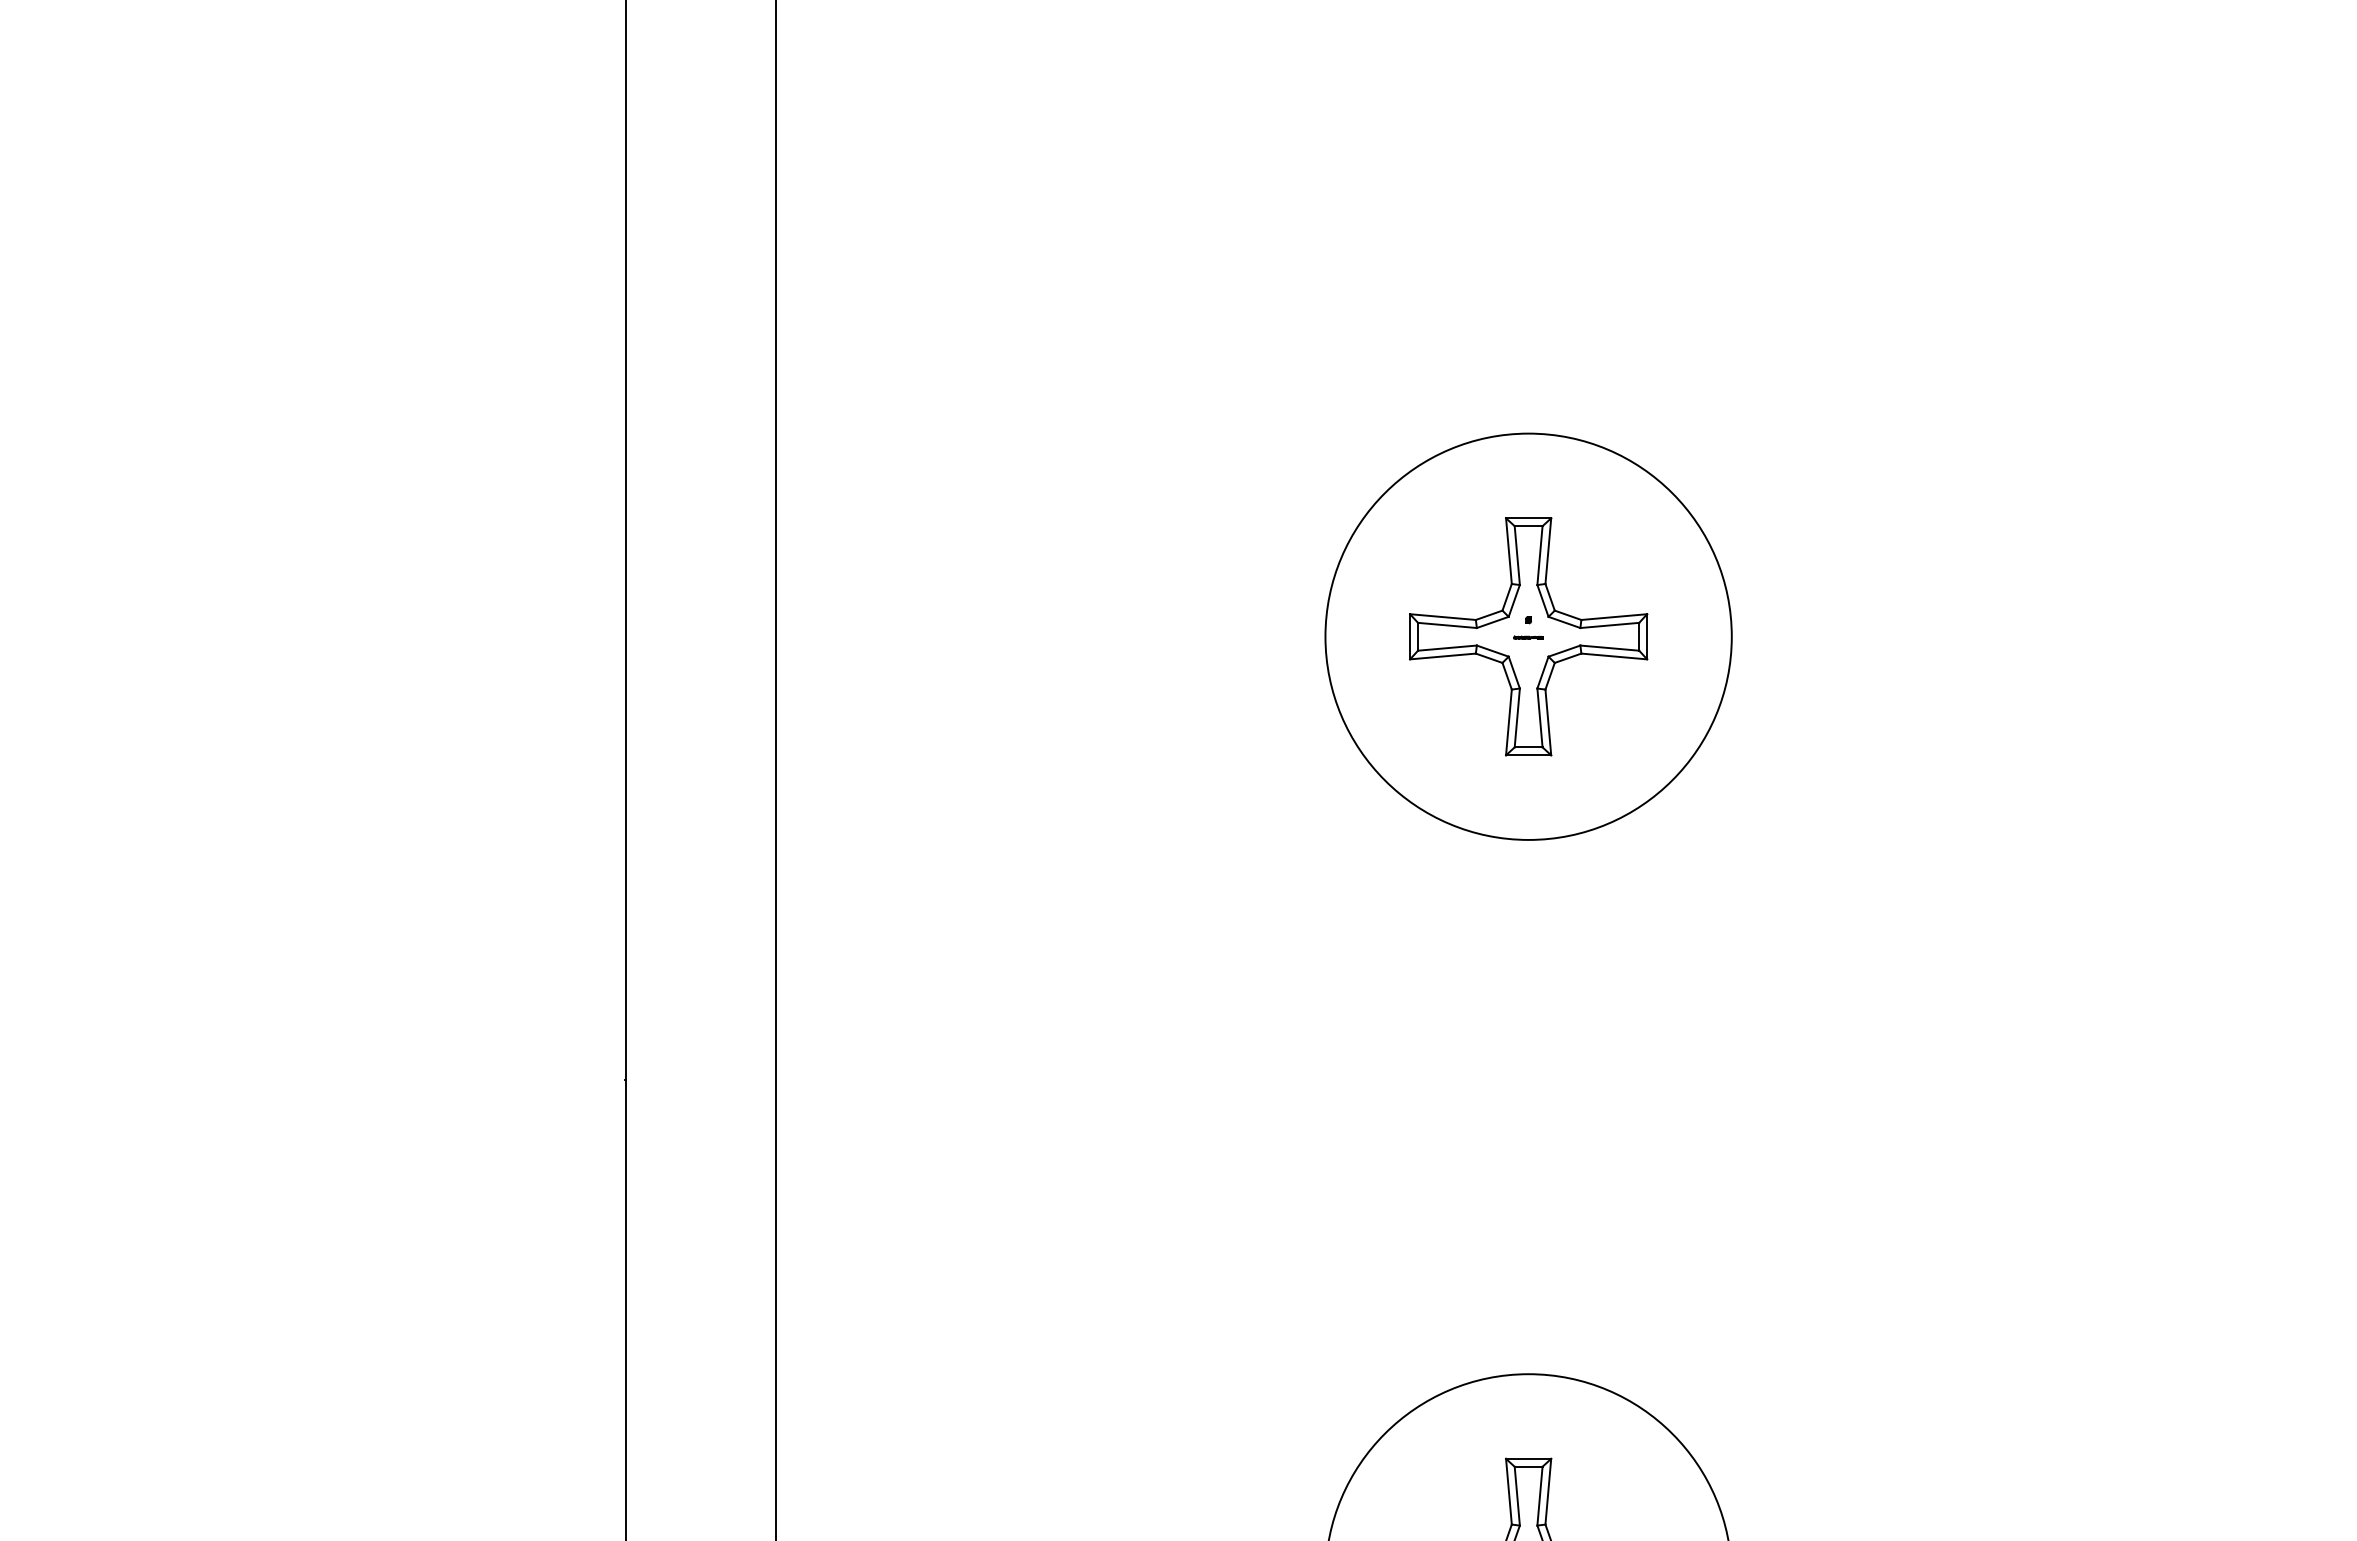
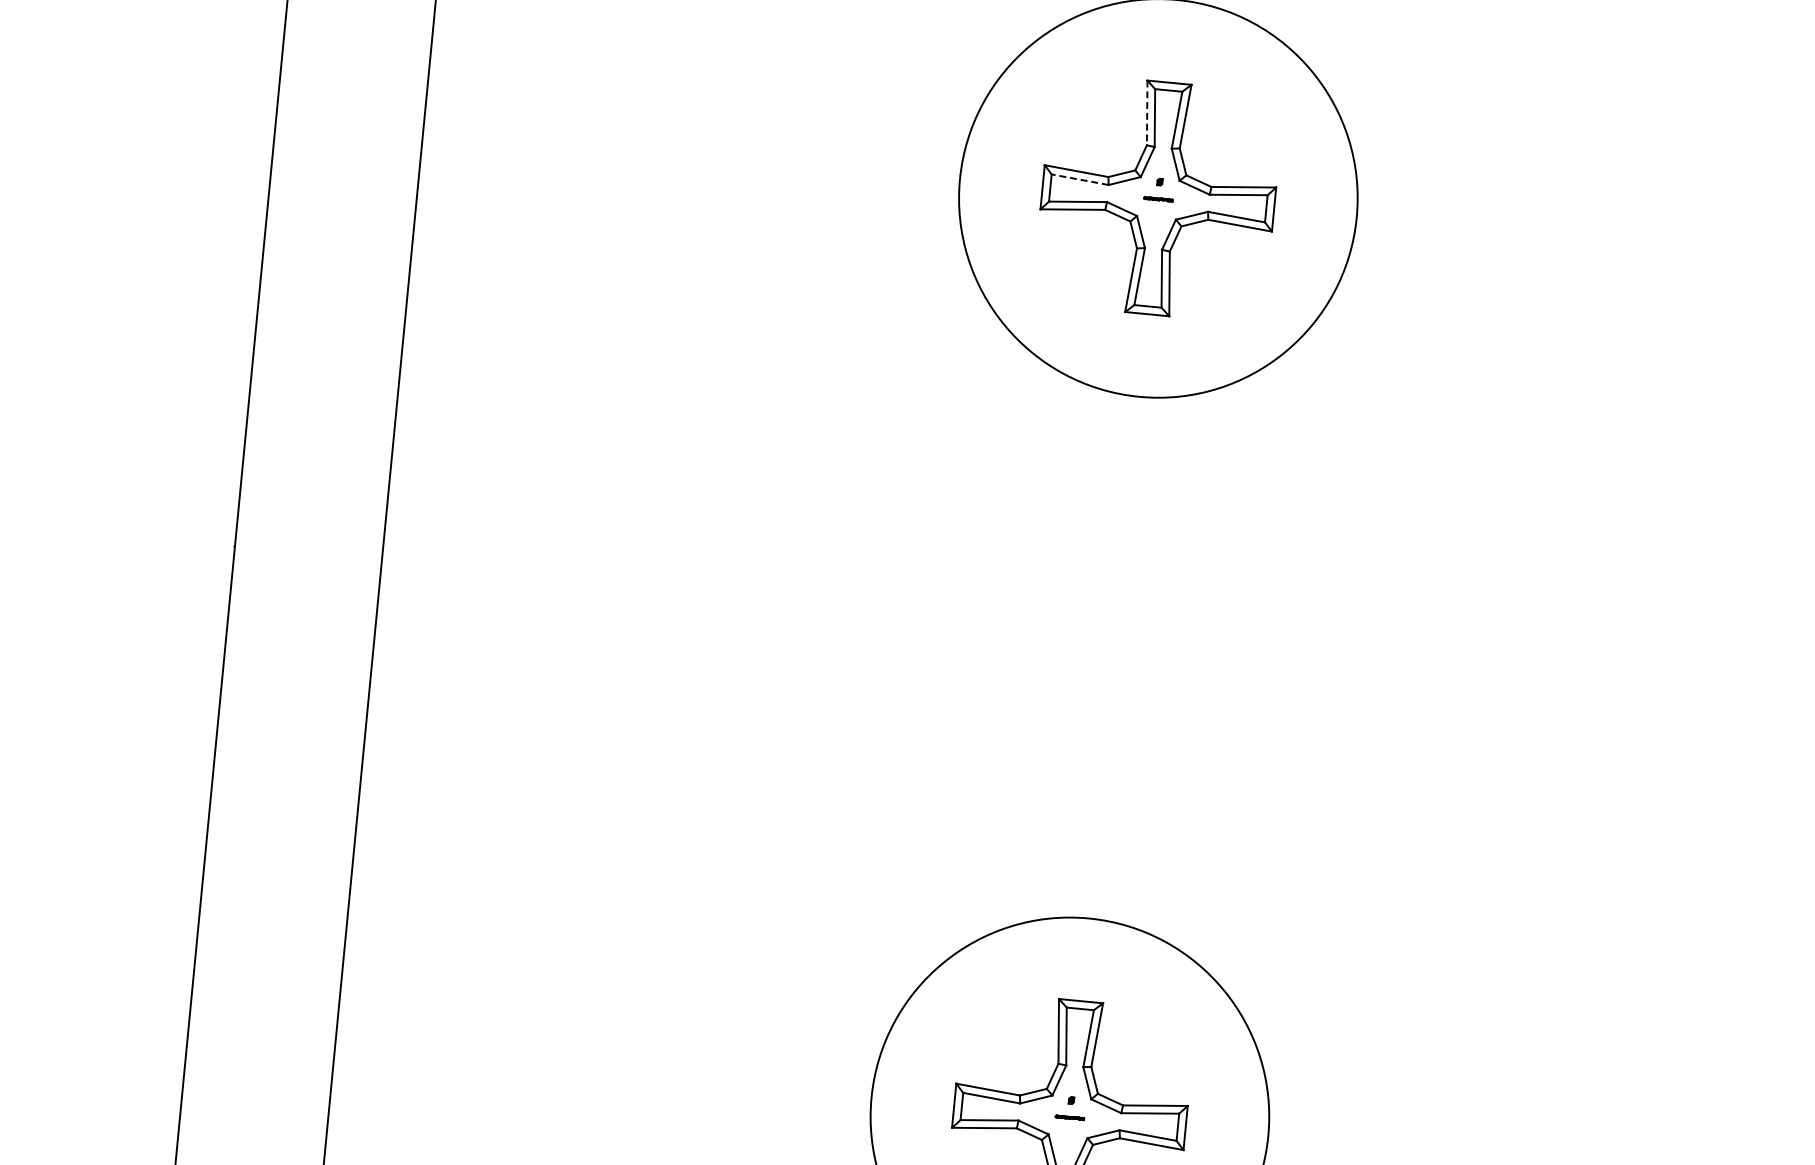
line: (1508, 551) -> (1146, 113), solid -> dashed
line: (1447, 625) -> (1080, 179), solid -> dashed

